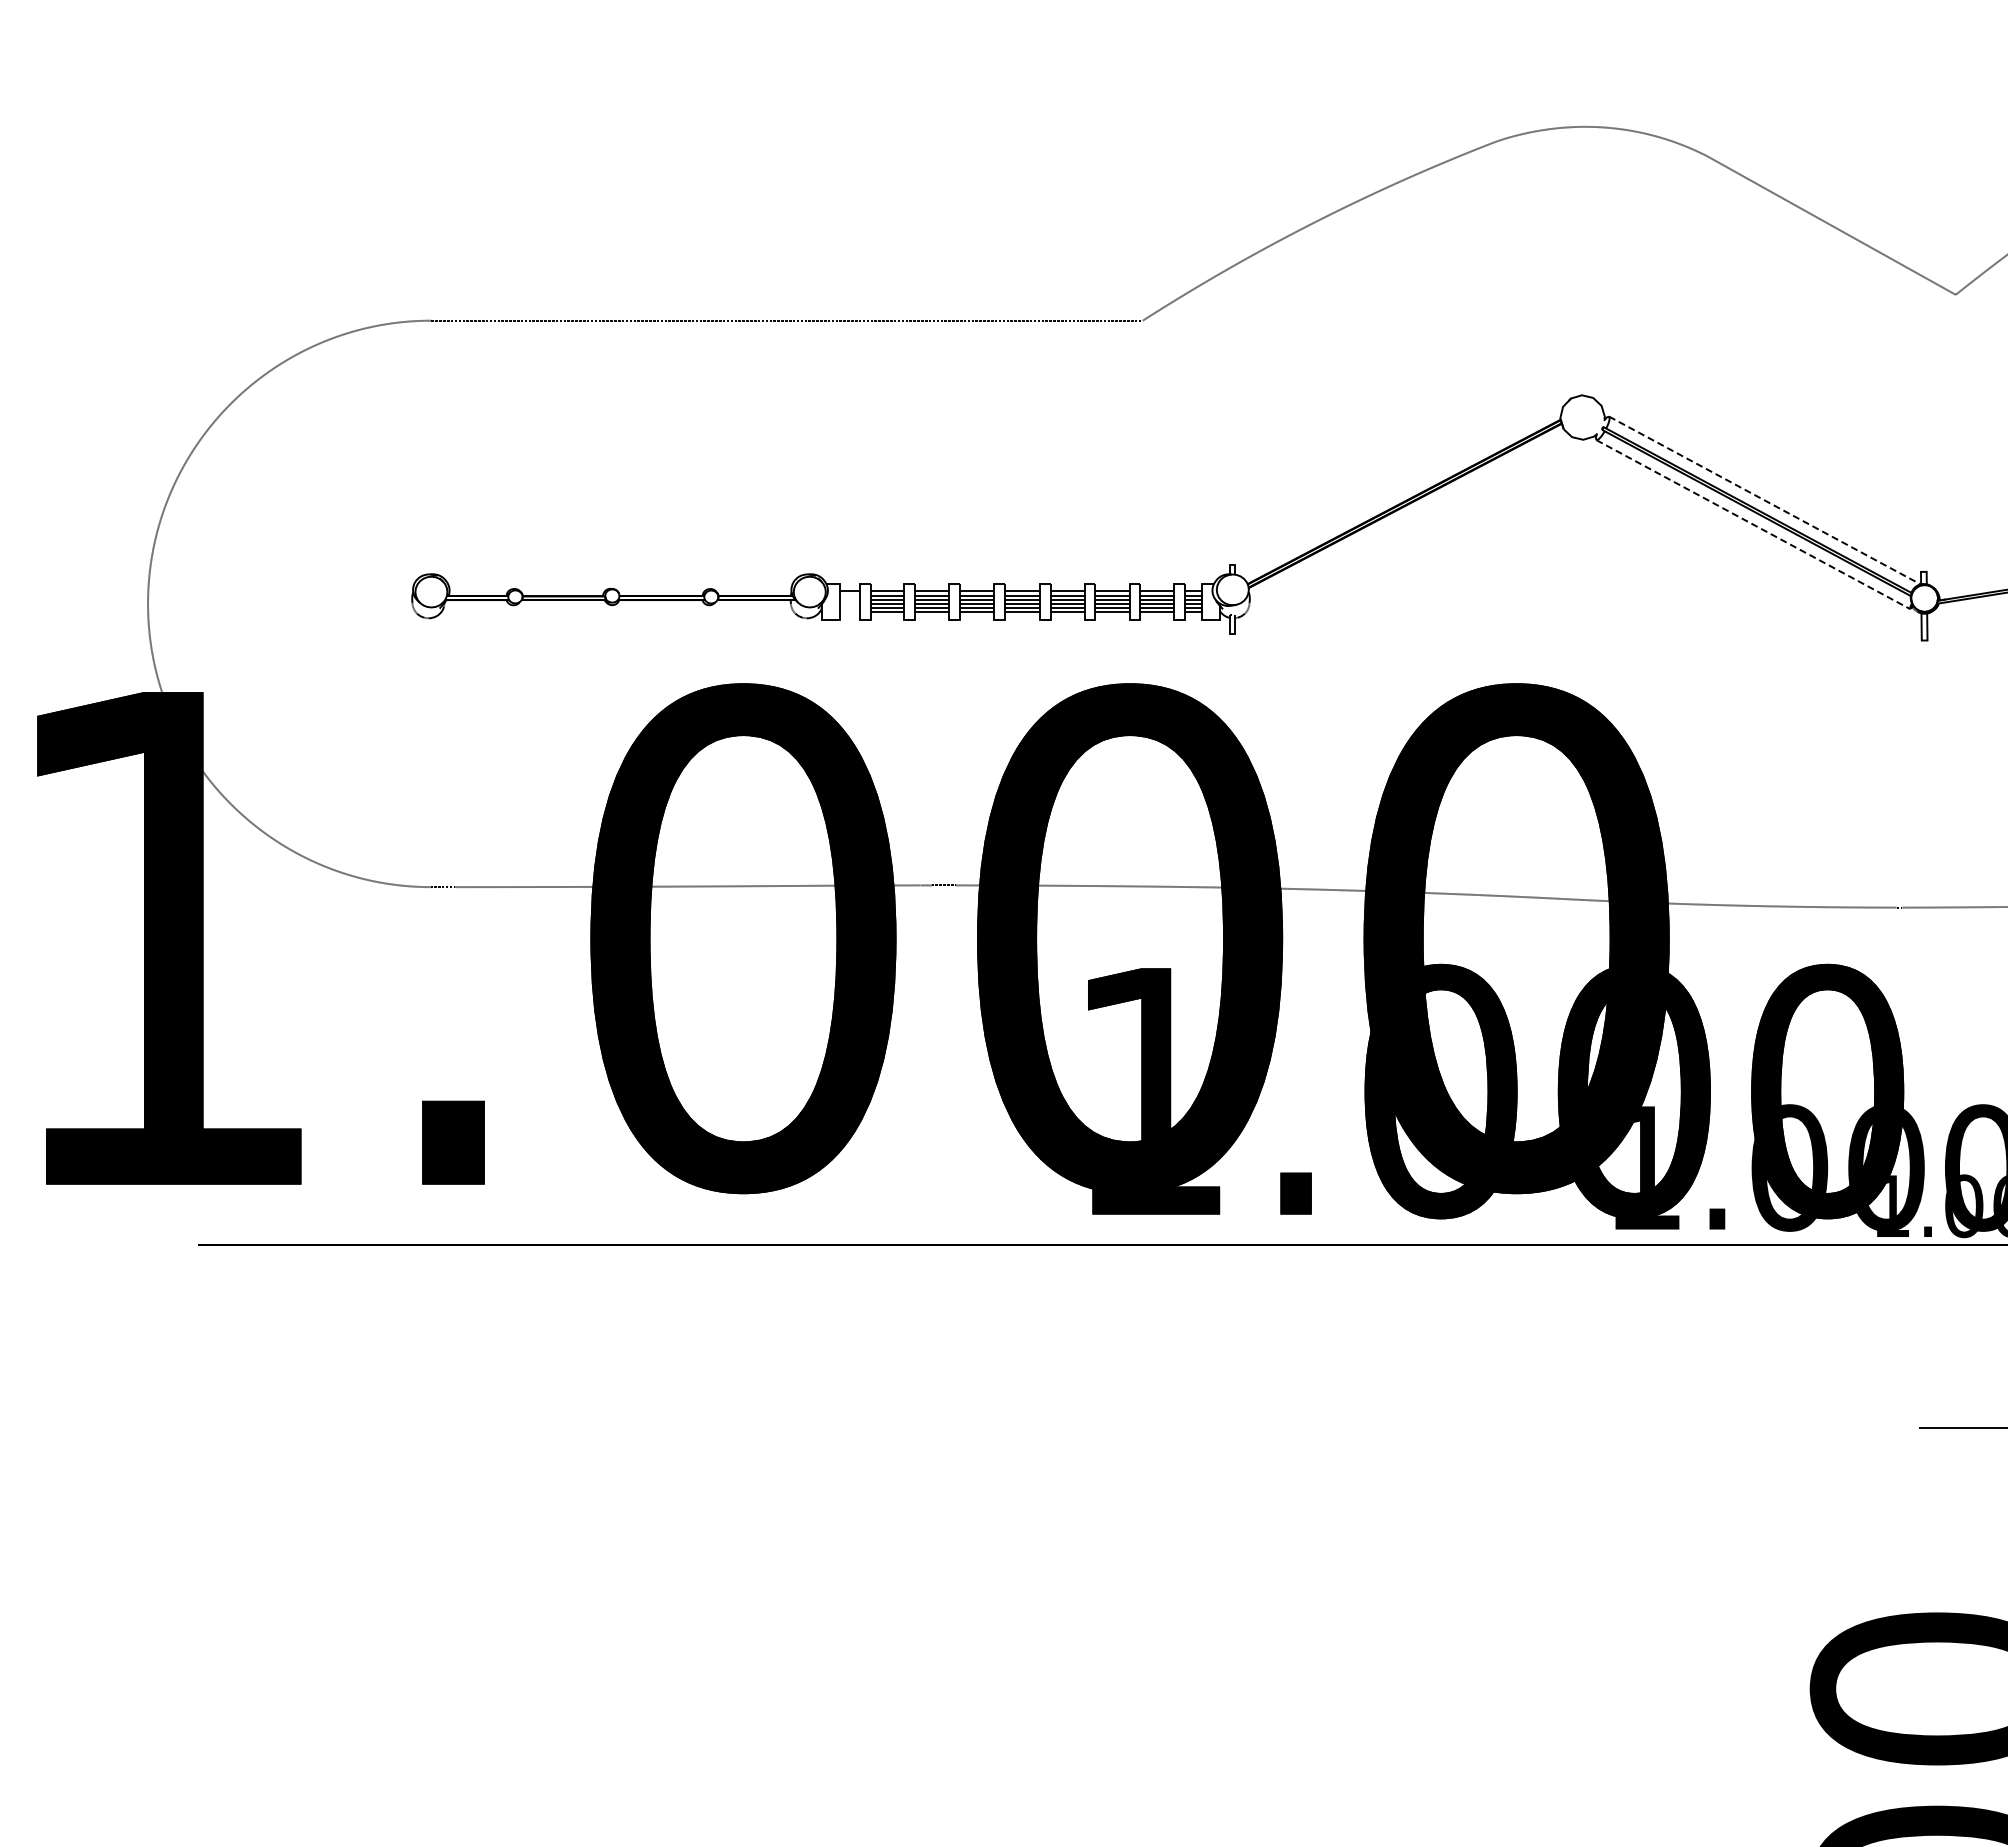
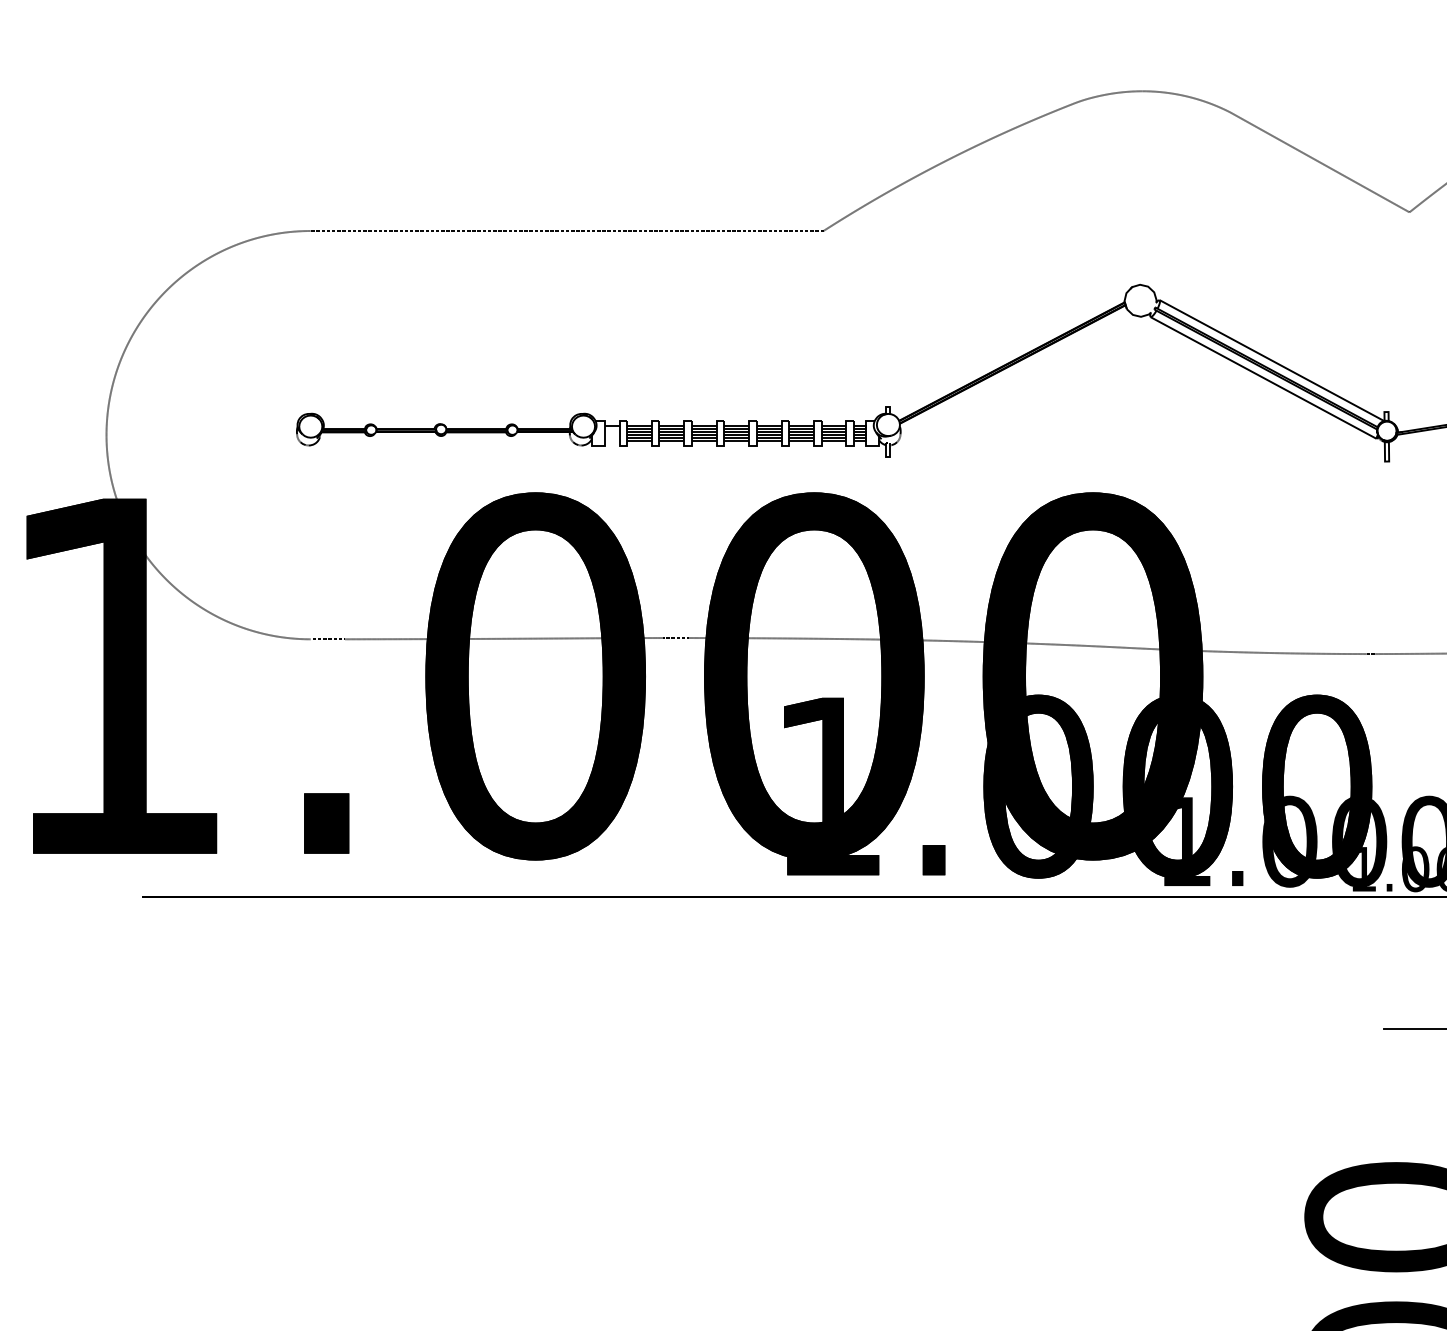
line: (1764, 500) -> (1271, 360), dashed -> solid
line: (1753, 524) -> (1263, 377), dashed -> solid

